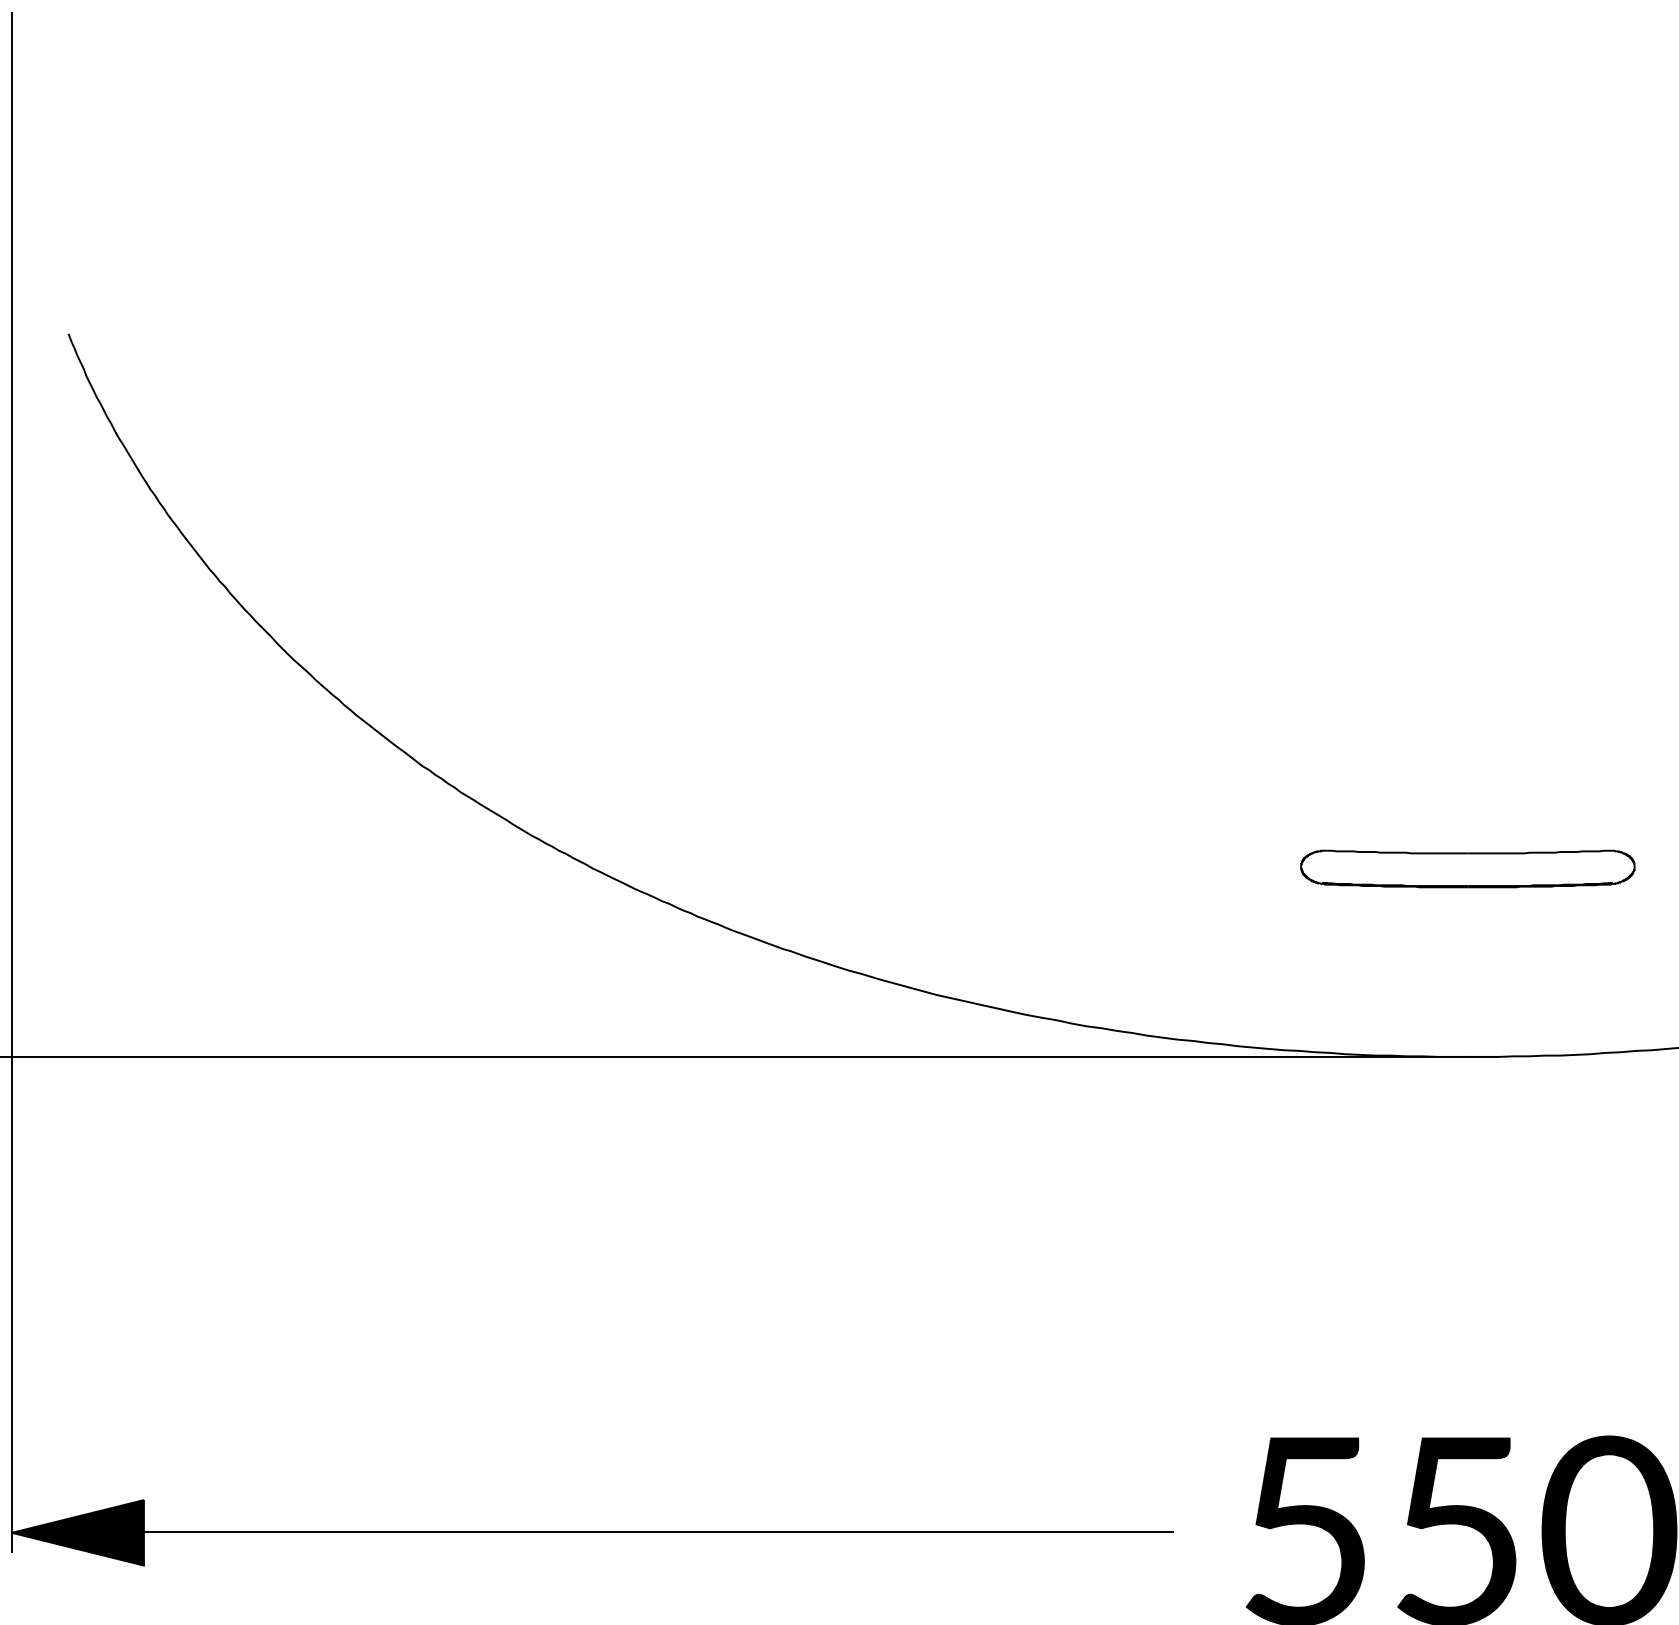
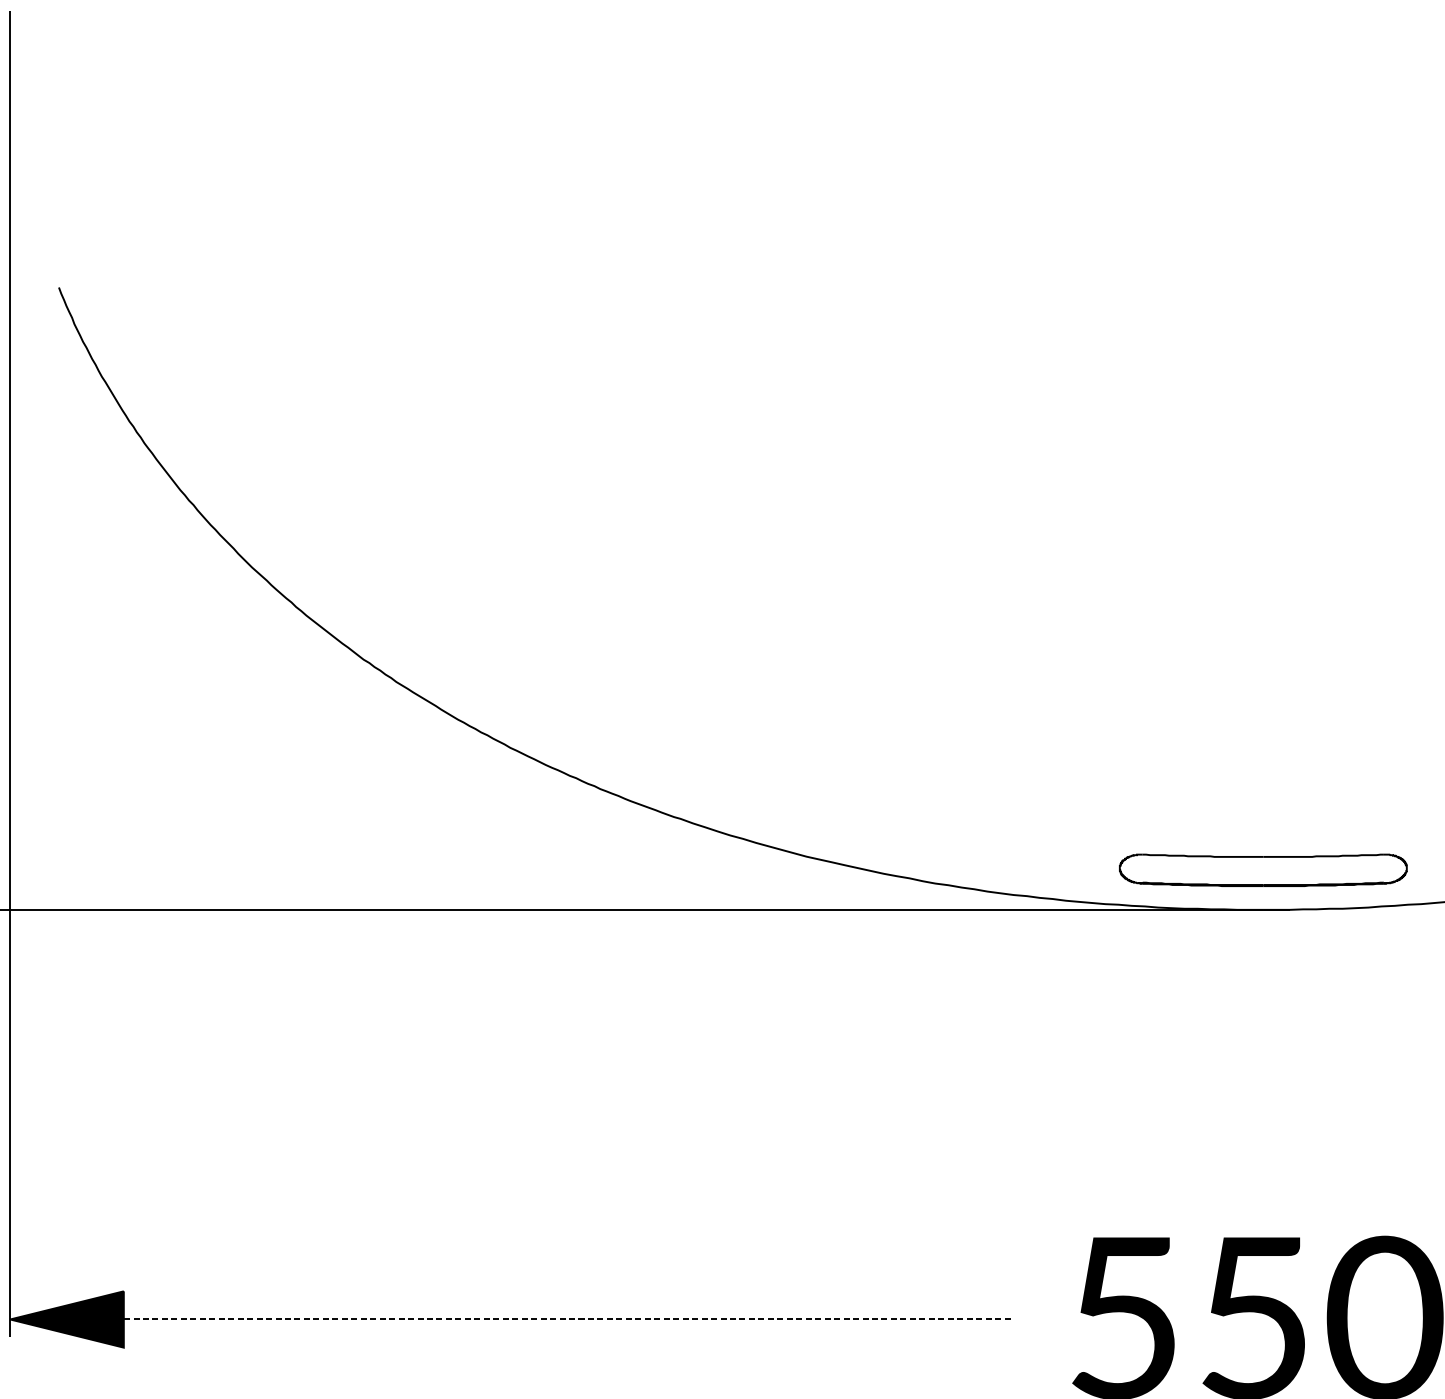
part: (1467, 868) -> (1263, 869), moved
line: (646, 1532) -> (556, 1319), solid -> dashed

